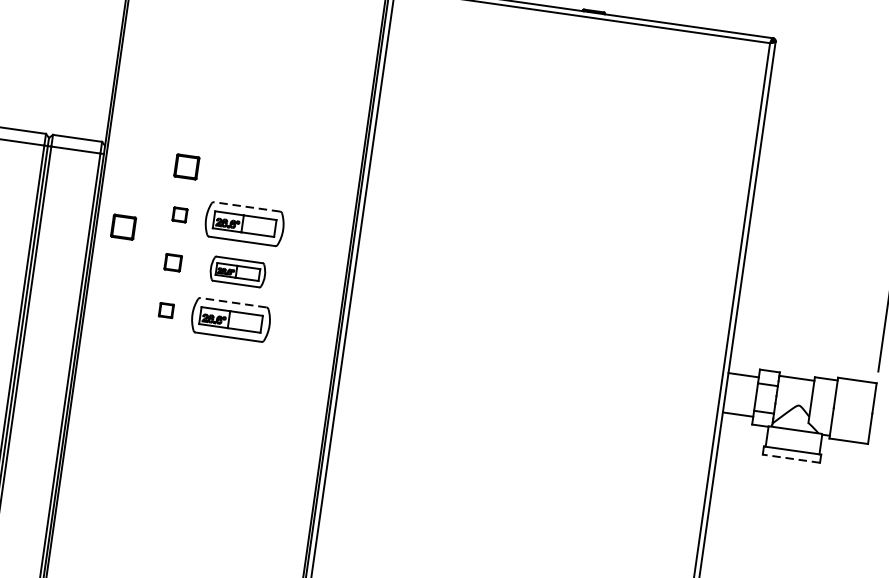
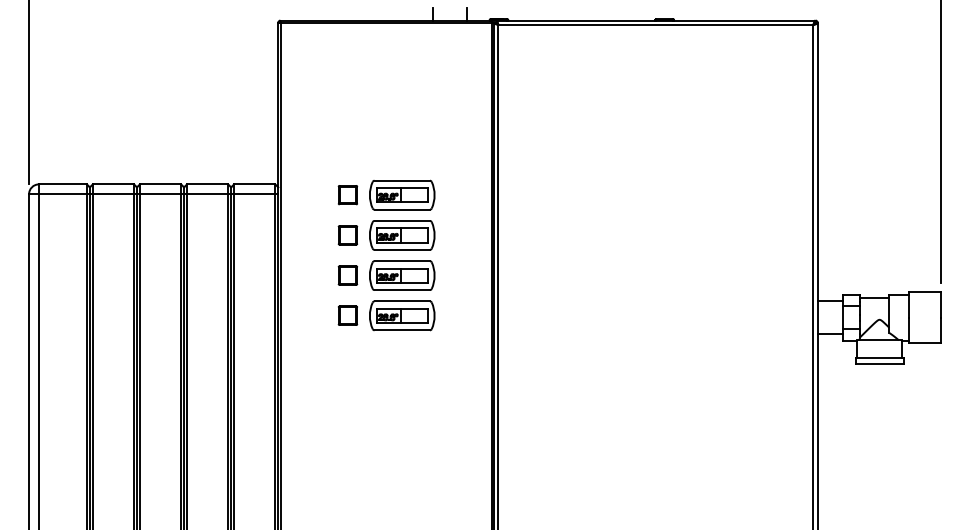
part: (251, 175) -> (402, 194), added
line: (247, 206) -> (402, 220), dashed -> solid
part: (179, 214) -> (347, 235), size x1.67
part: (122, 227) -> (302, 252), removed
part: (172, 262) -> (347, 275), size x1.43
part: (238, 271) -> (402, 275), size x1.43
line: (233, 302) -> (402, 301), dashed -> solid
part: (165, 310) -> (347, 315), size x1.67
line: (791, 458) -> (879, 364), dashed -> solid

